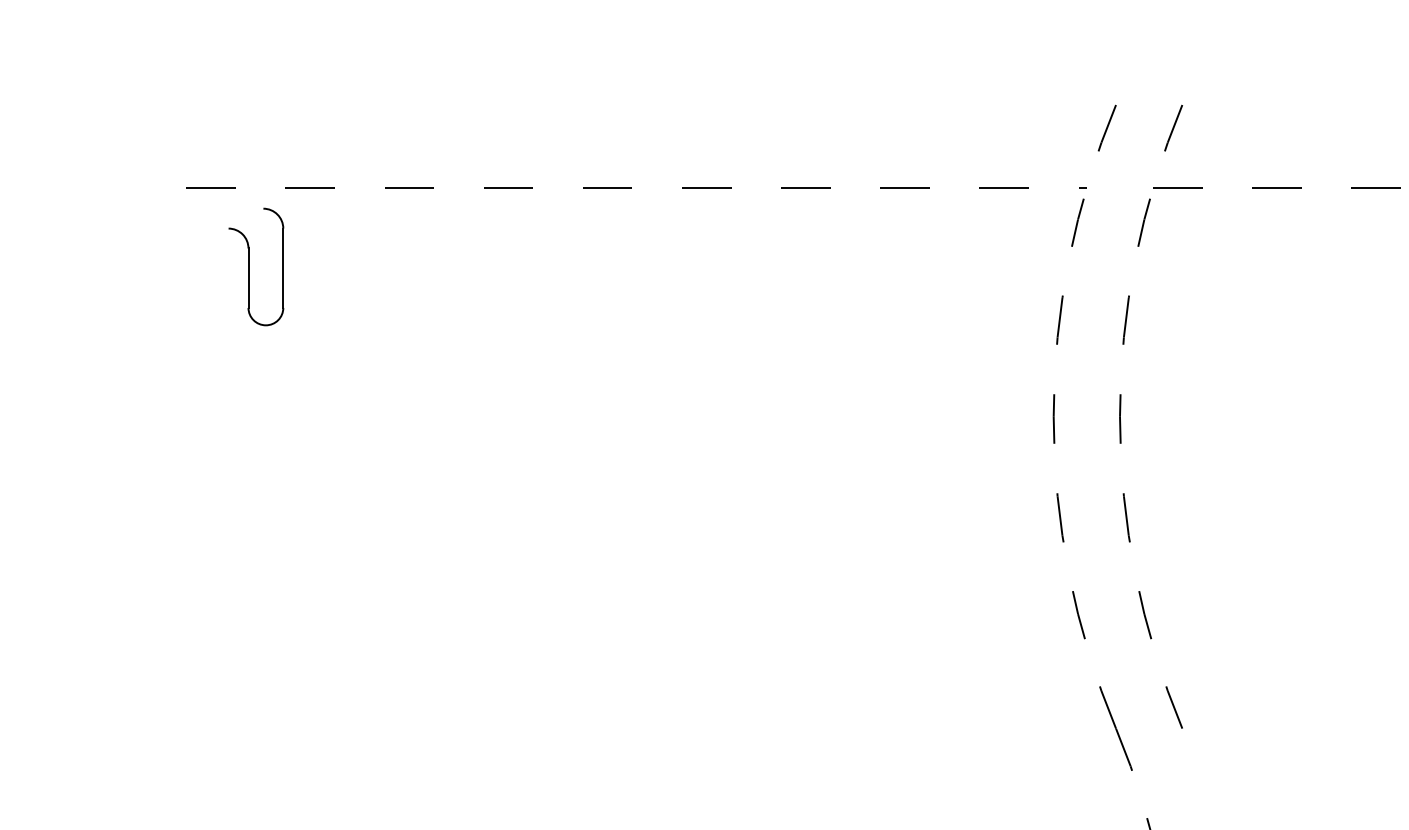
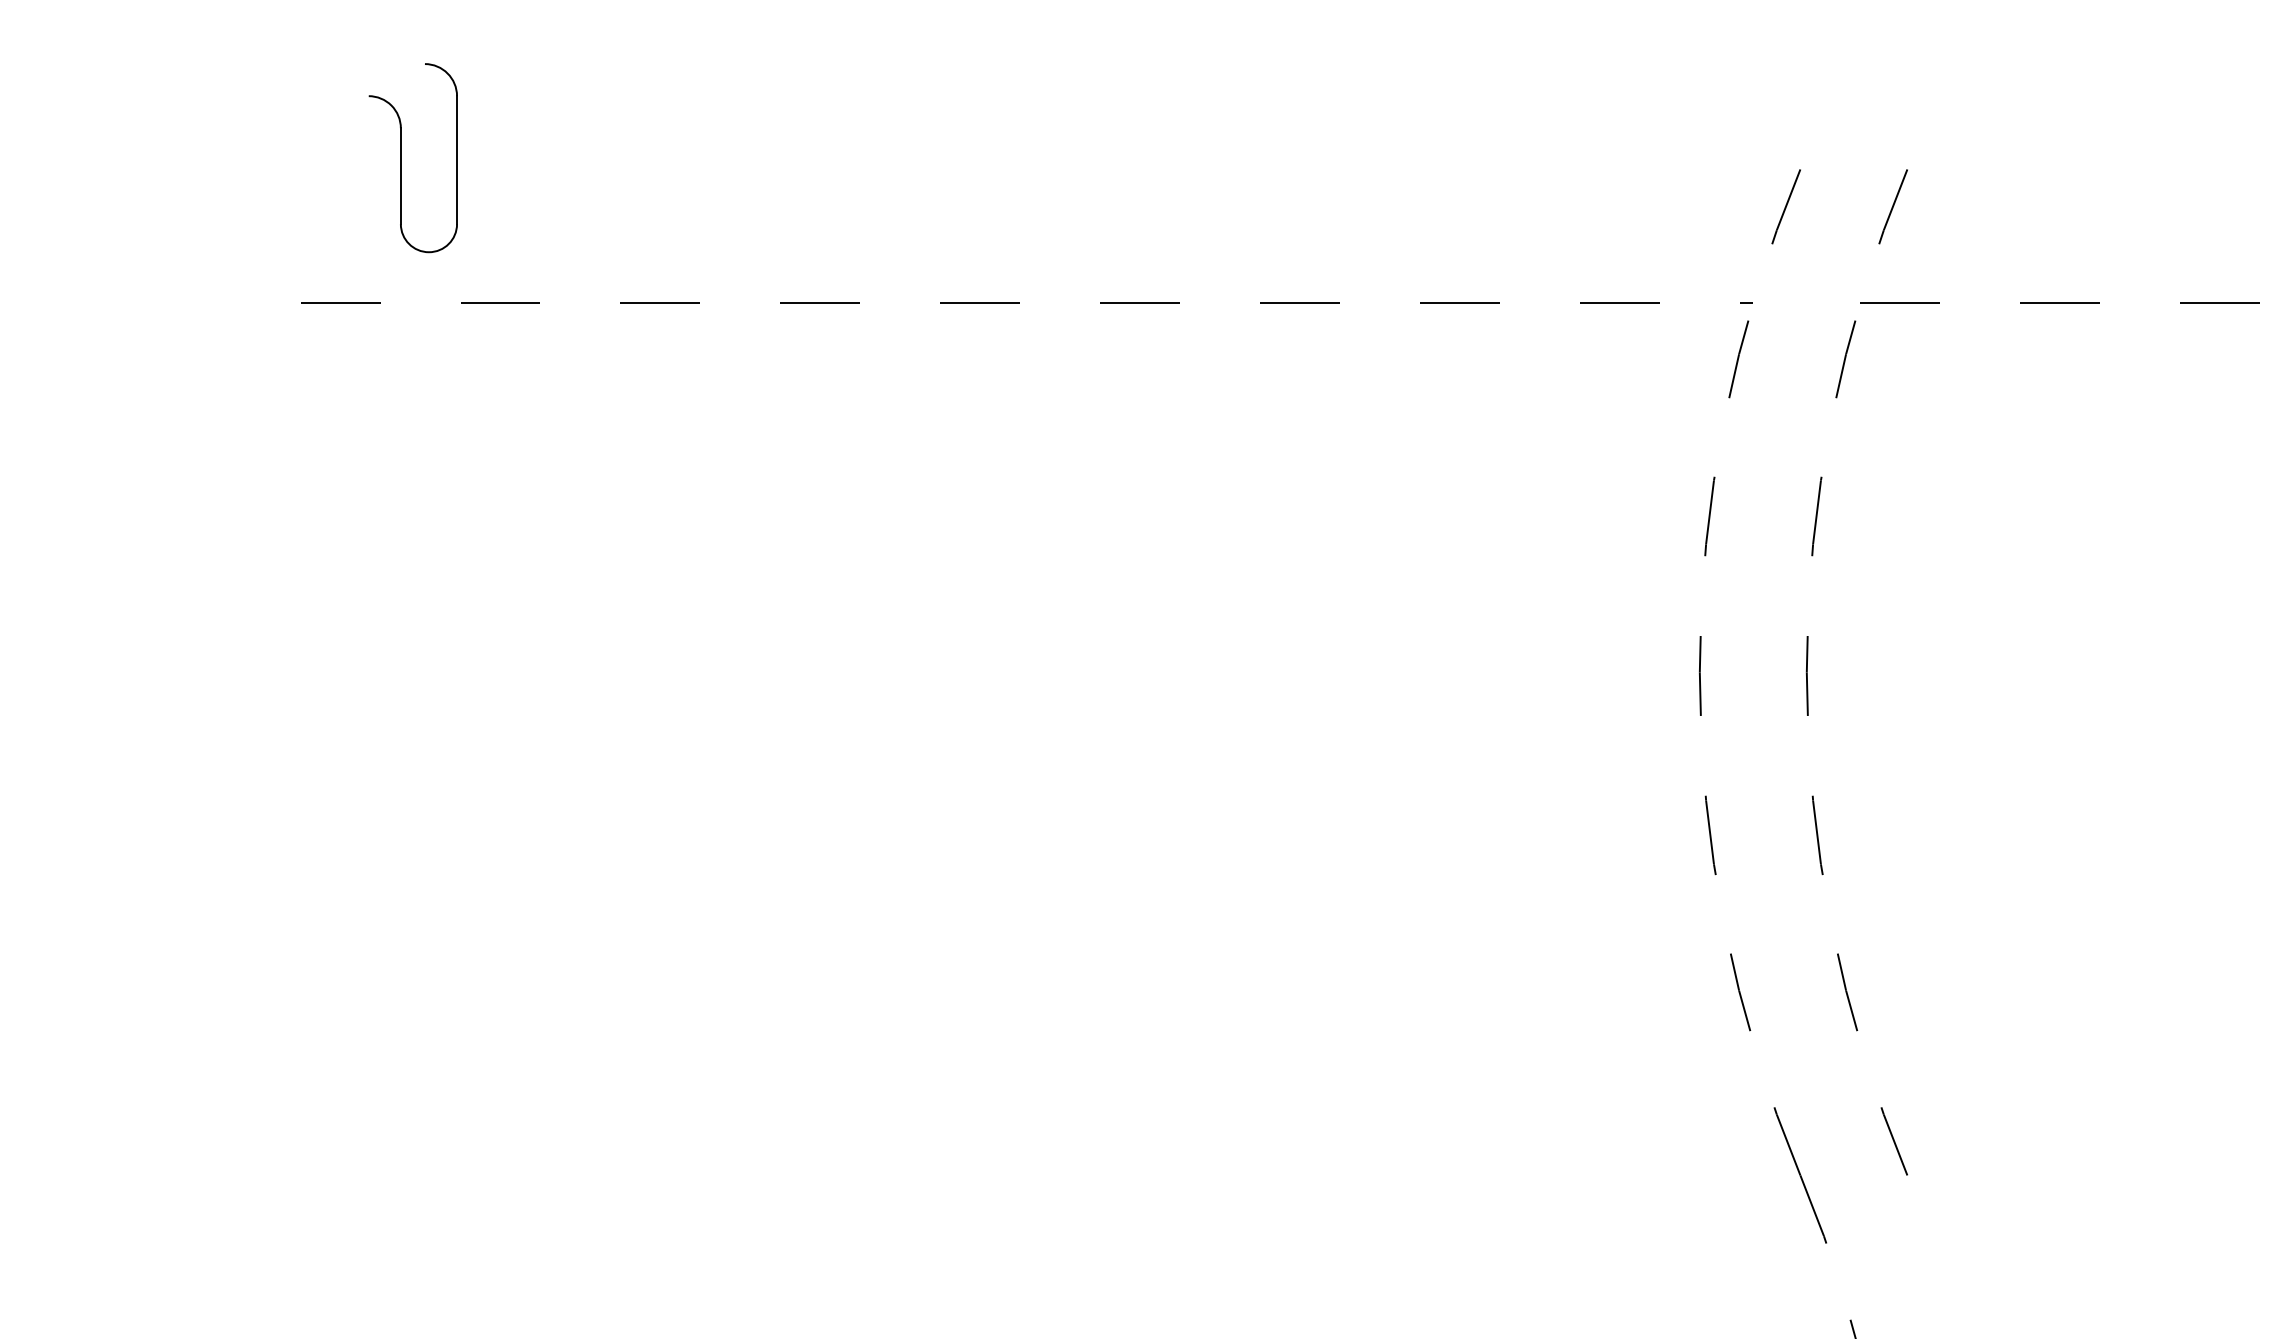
part: (249, 266) -> (402, 157), moved

